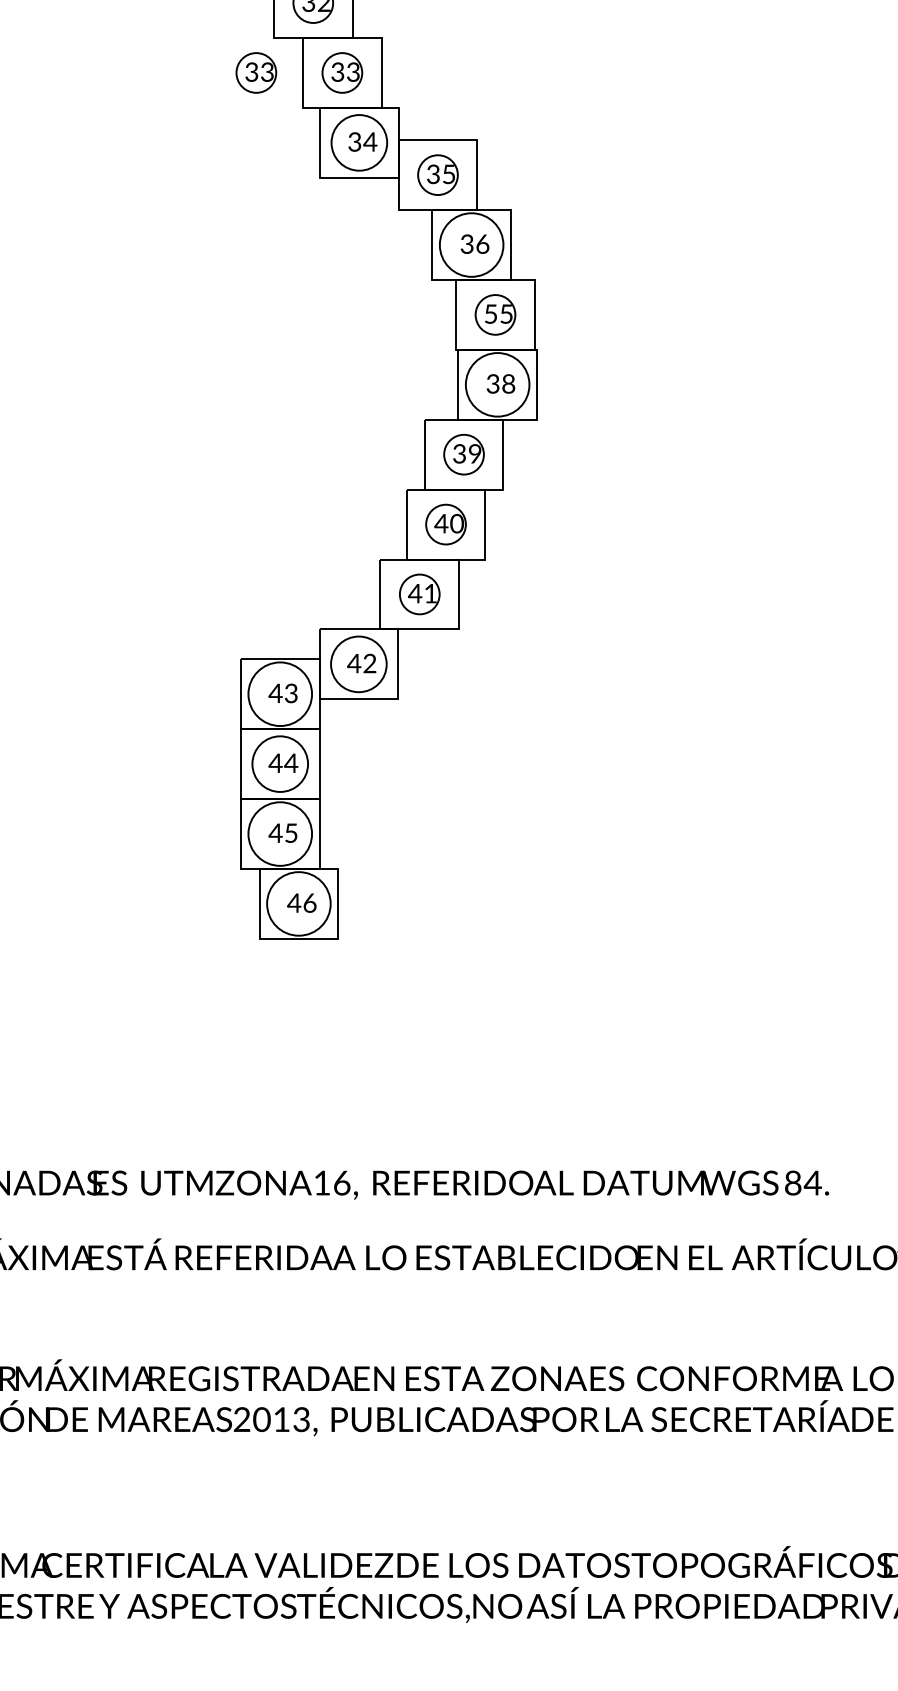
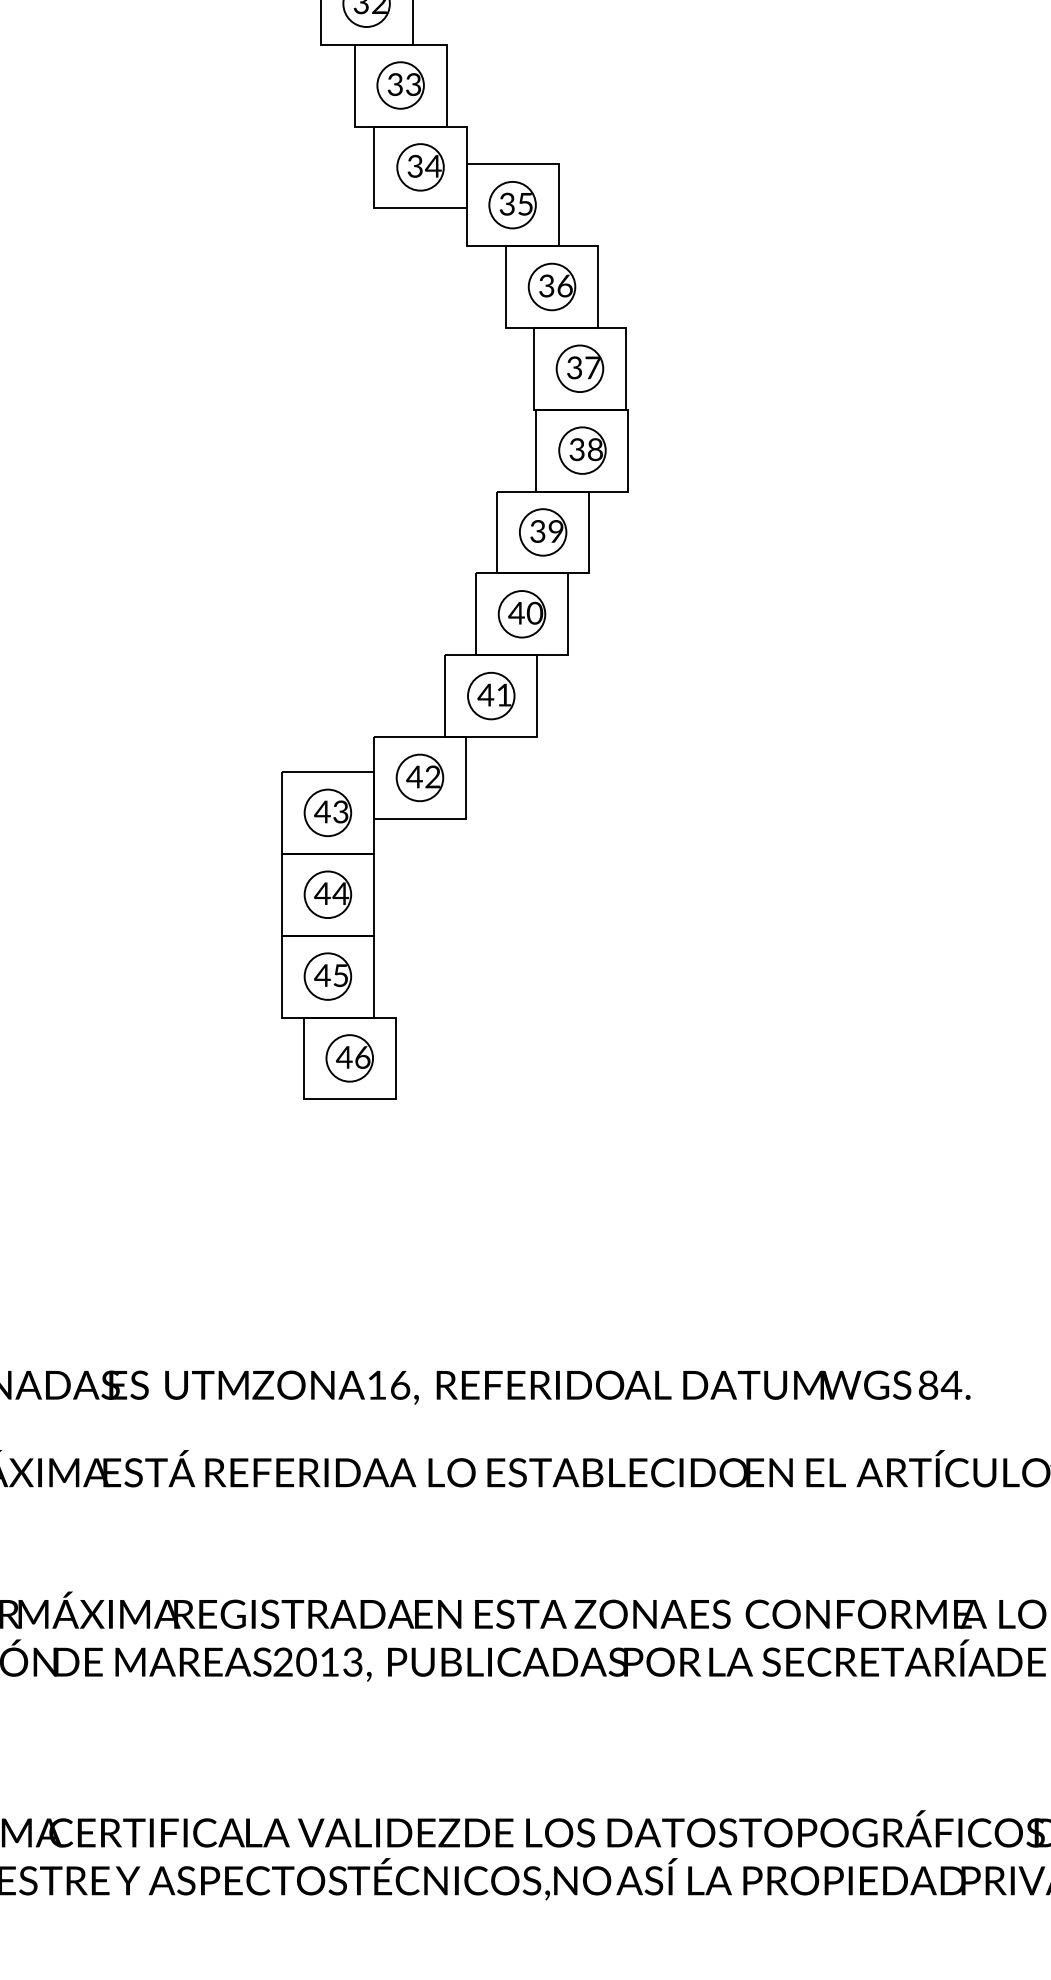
part: (256, 72) -> (300, 84), removed
circle: (359, 142) -> (420, 166), size x0.71
circle: (471, 244) -> (551, 286), size x0.62
text: (498, 313) -> (583, 367), 55 -> 37
circle: (497, 384) -> (582, 450), size x0.62
circle: (358, 664) -> (419, 778), size x0.71
circle: (280, 694) -> (328, 813), size x0.62
circle: (280, 764) -> (328, 895), size x0.71
circle: (280, 833) -> (328, 975), size x0.62
circle: (298, 903) -> (349, 1057), size x0.62

